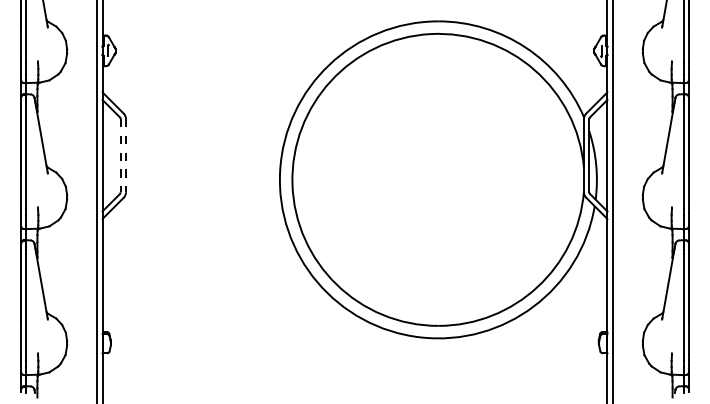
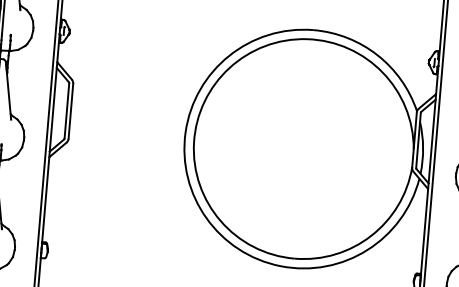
line: (120, 155) -> (66, 110), dashed -> solid
line: (126, 155) -> (71, 111), dashed -> solid

